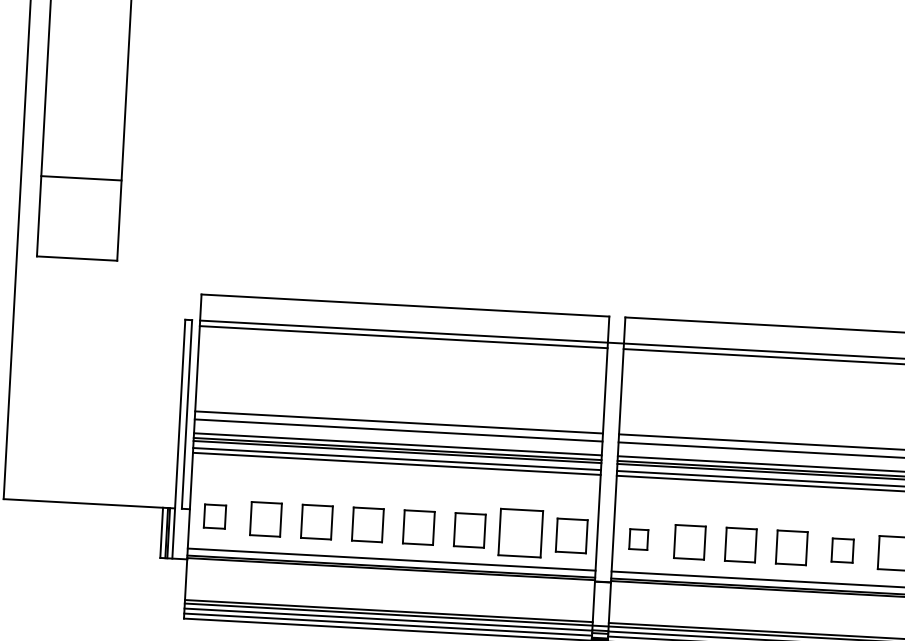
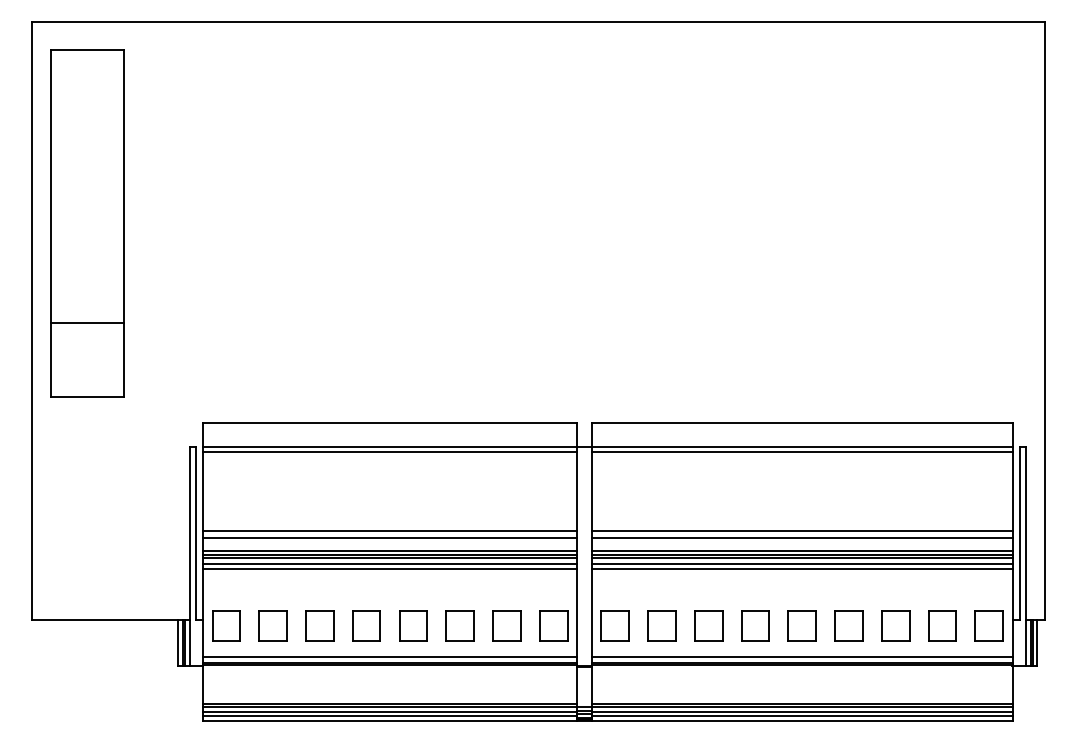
part: (215, 516) -> (226, 625), size x1.43
part: (520, 532) -> (506, 625), size x0.71
part: (638, 539) -> (614, 625), size x1.67
part: (841, 550) -> (801, 625), size x1.43

